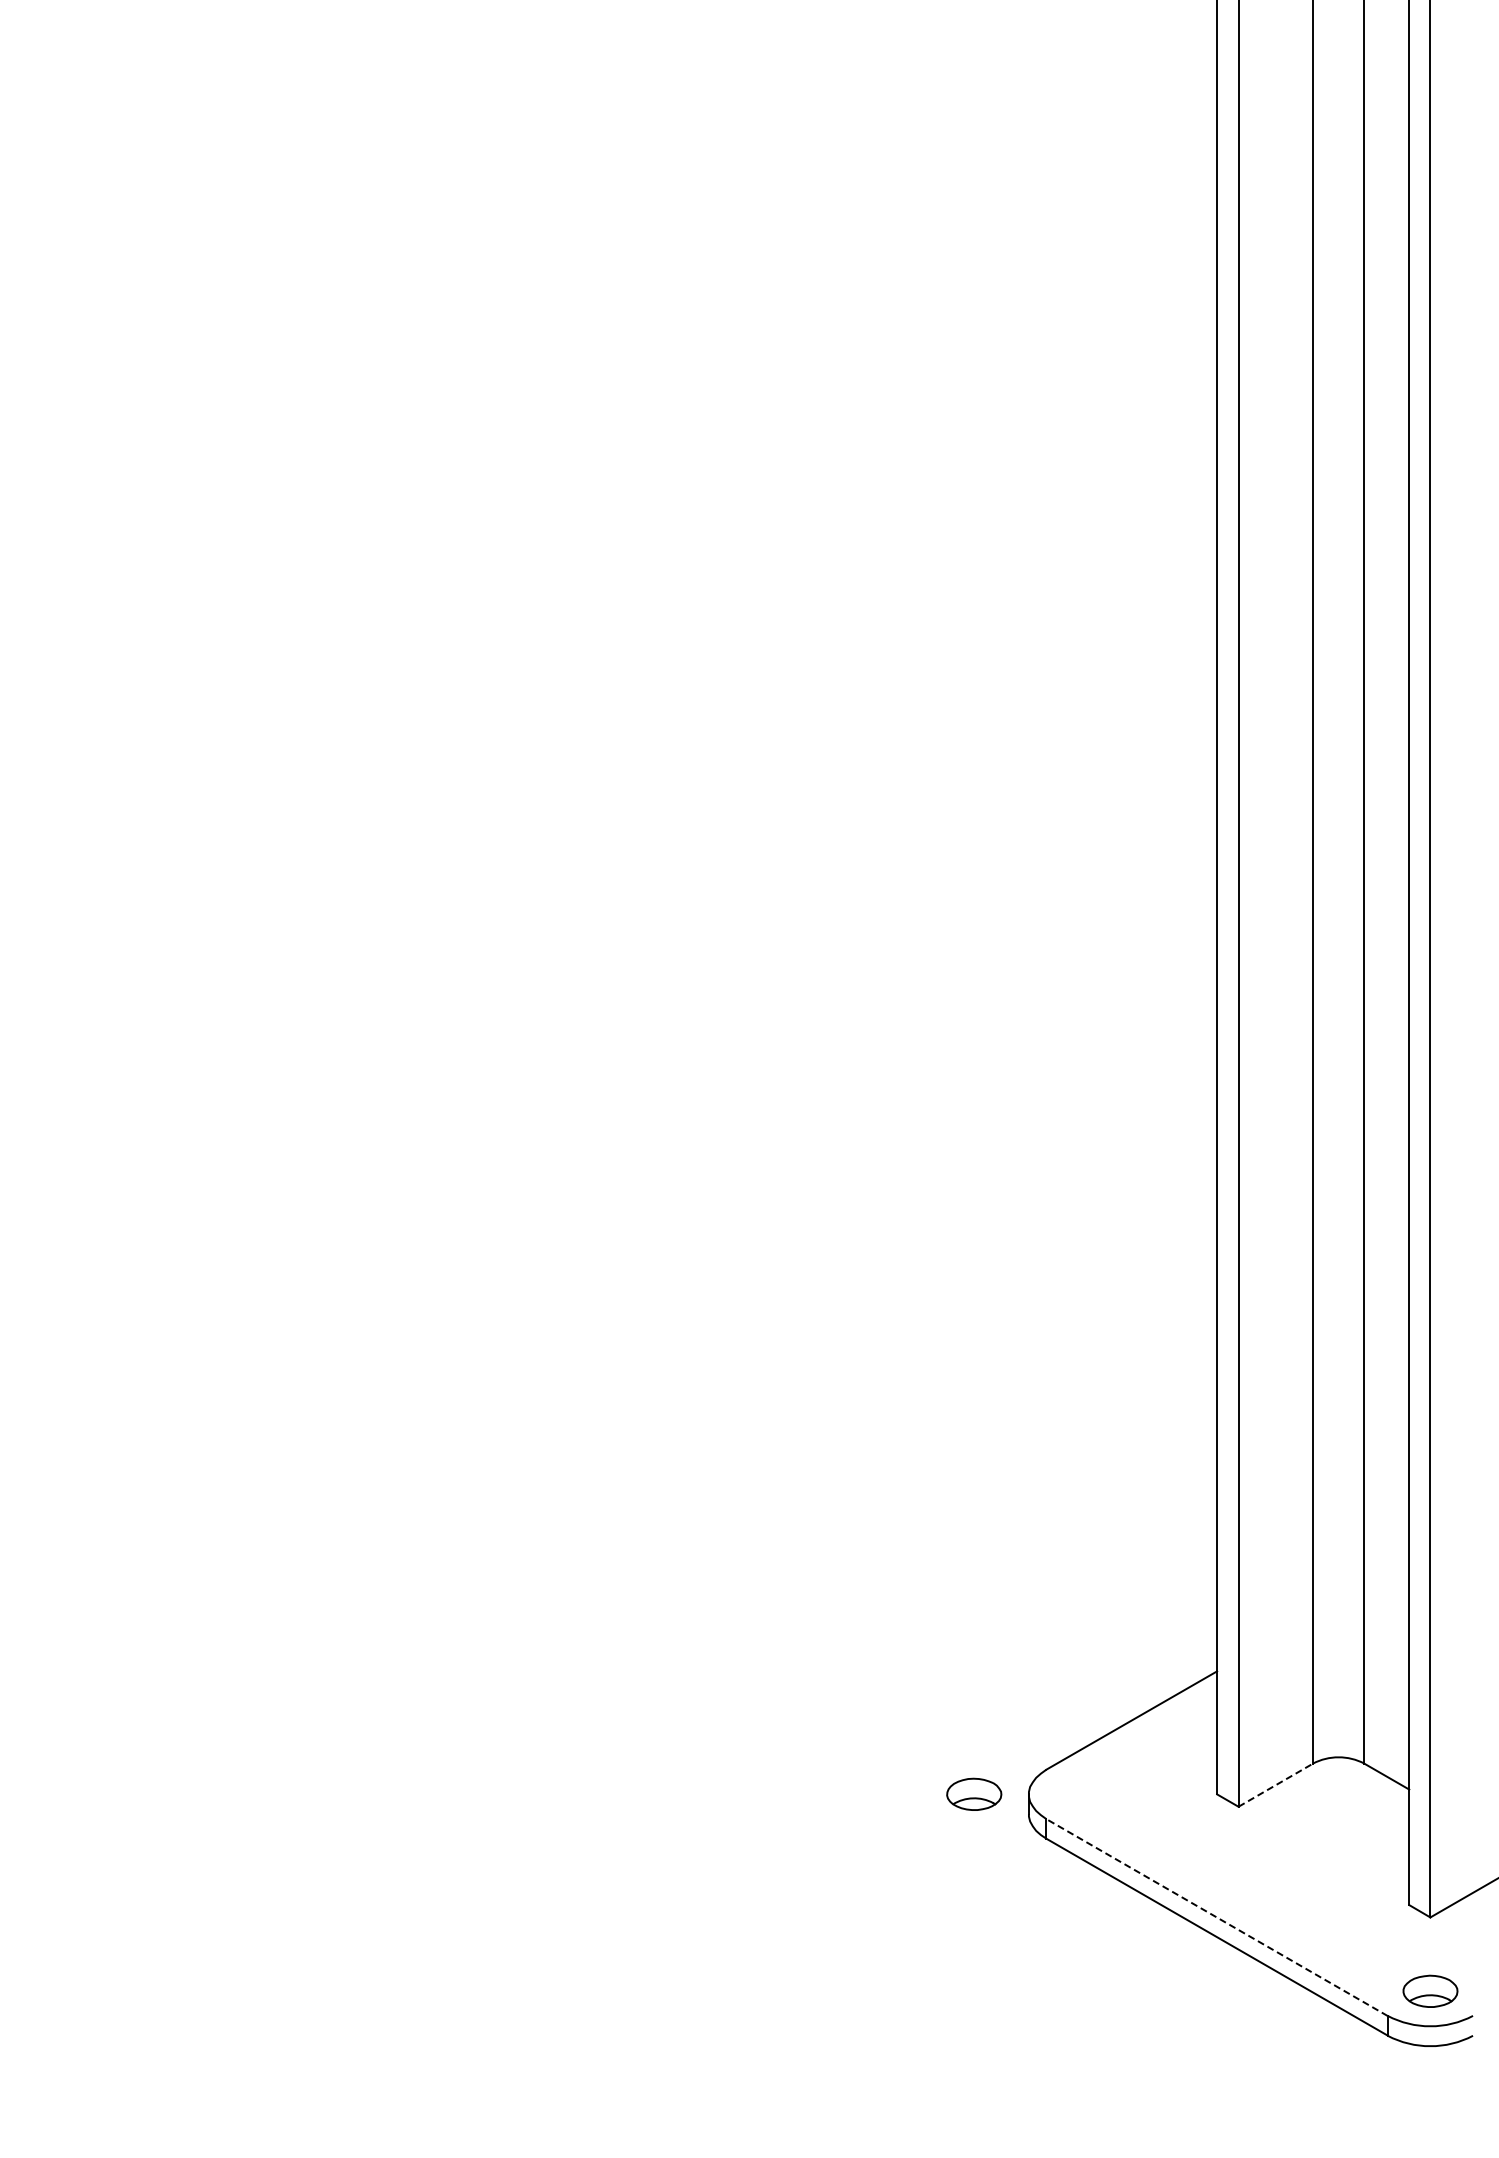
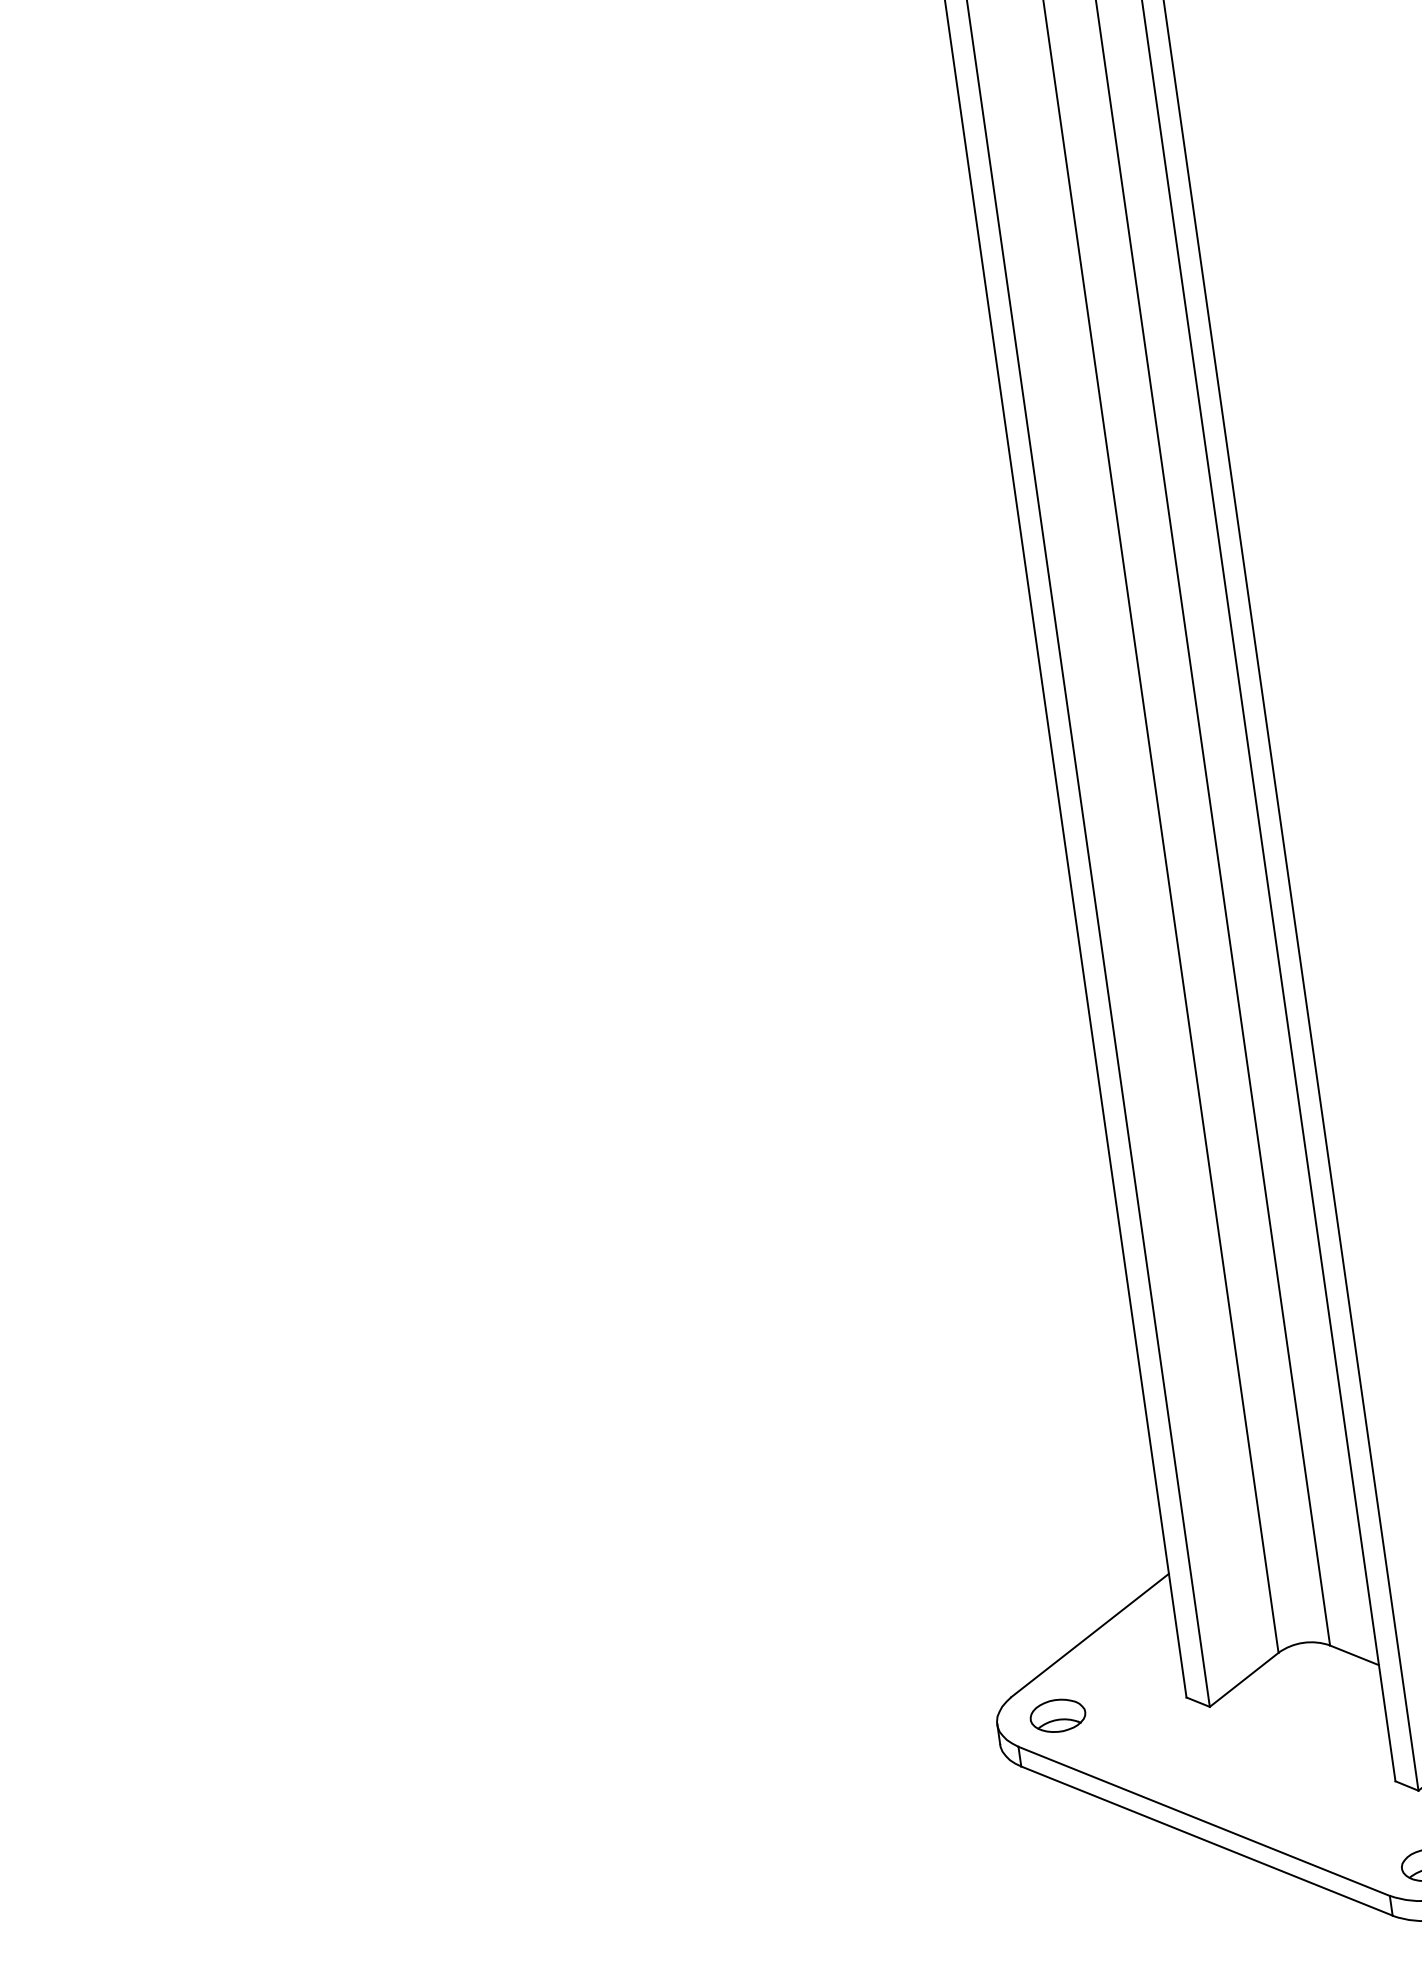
line: (1276, 1784) -> (1244, 1679), dashed -> solid
part: (974, 1793) -> (1058, 1714), moved
line: (1216, 1917) -> (1203, 1821), dashed -> solid

